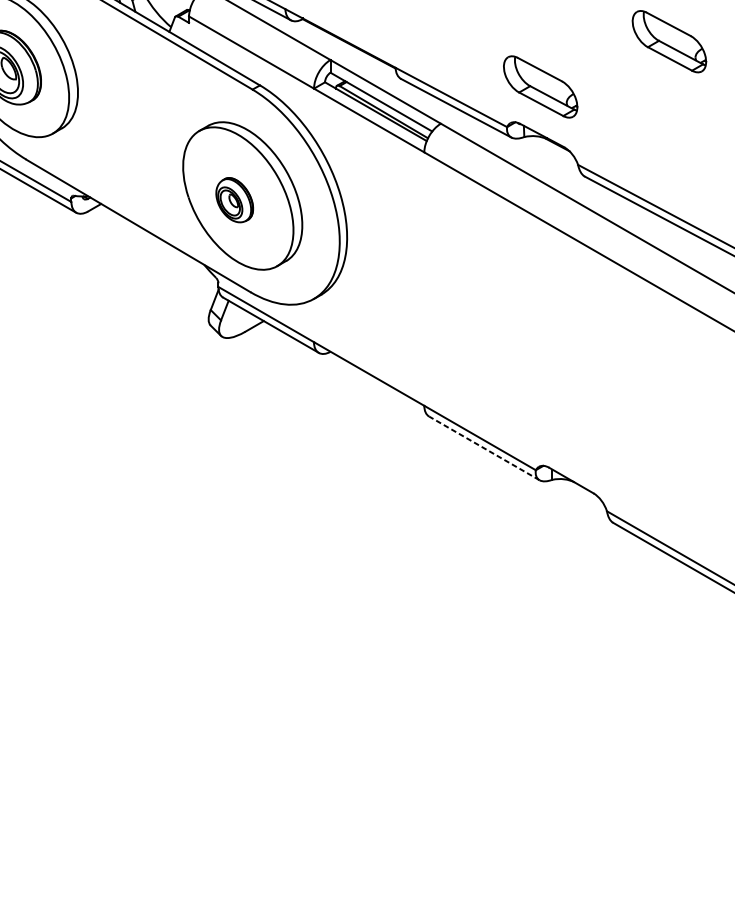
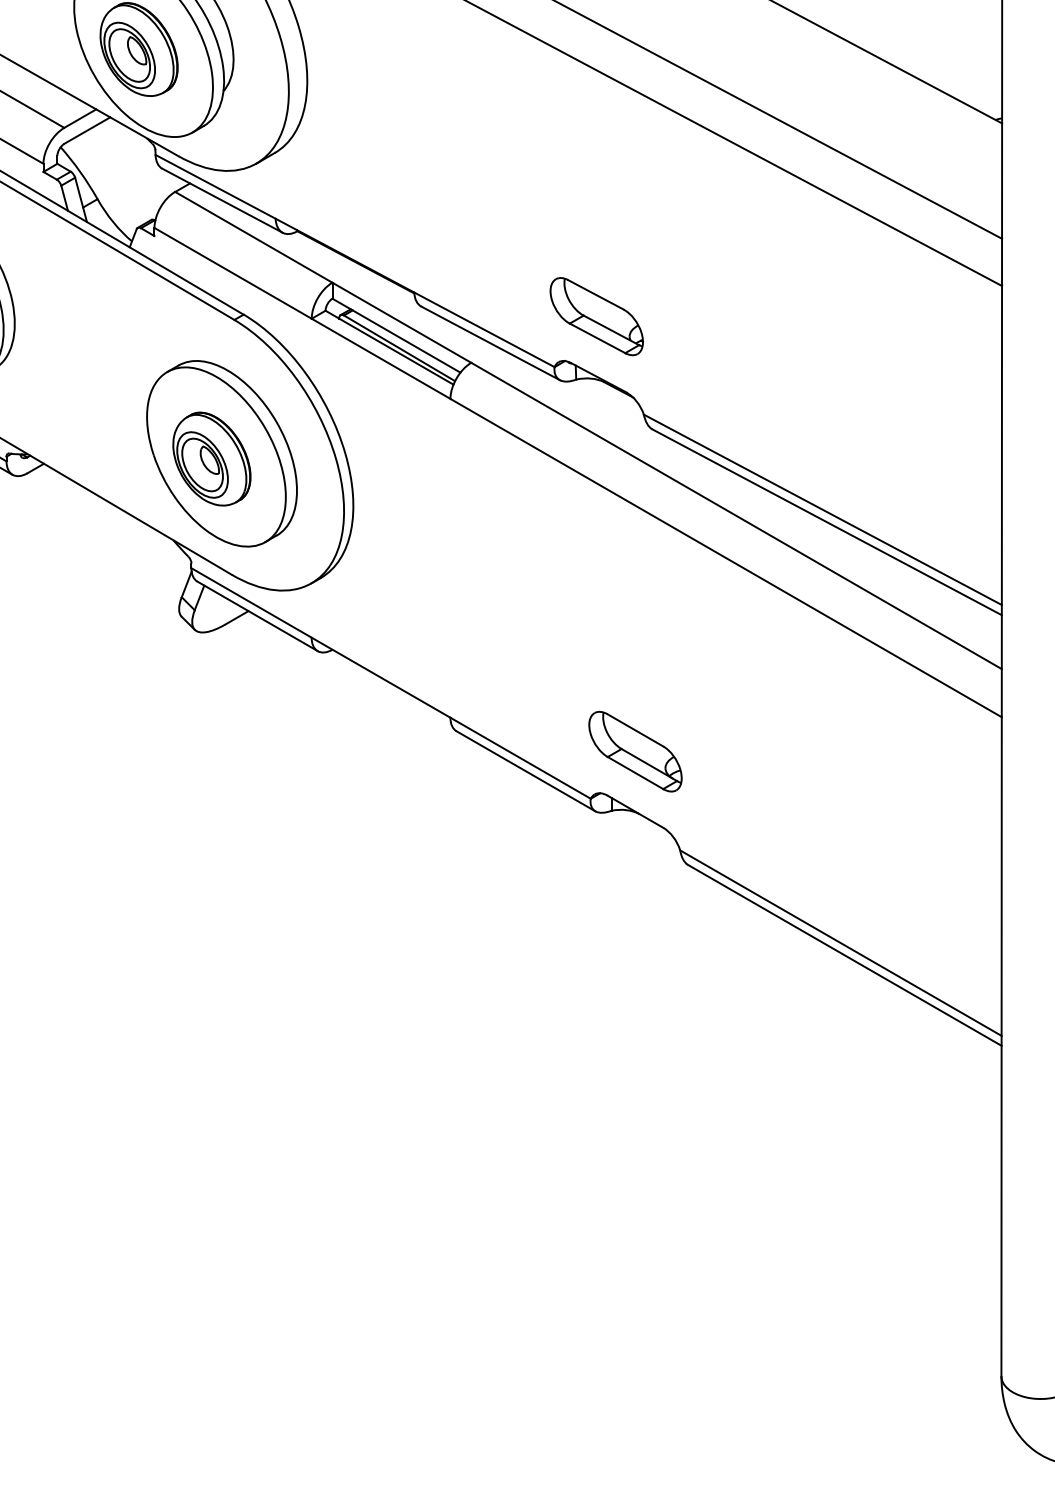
part: (669, 41) -> (758, 259), removed
part: (234, 199) -> (211, 458), size x1.67
part: (571, 432) -> (635, 751), added
line: (483, 448) -> (525, 771), dashed -> solid

